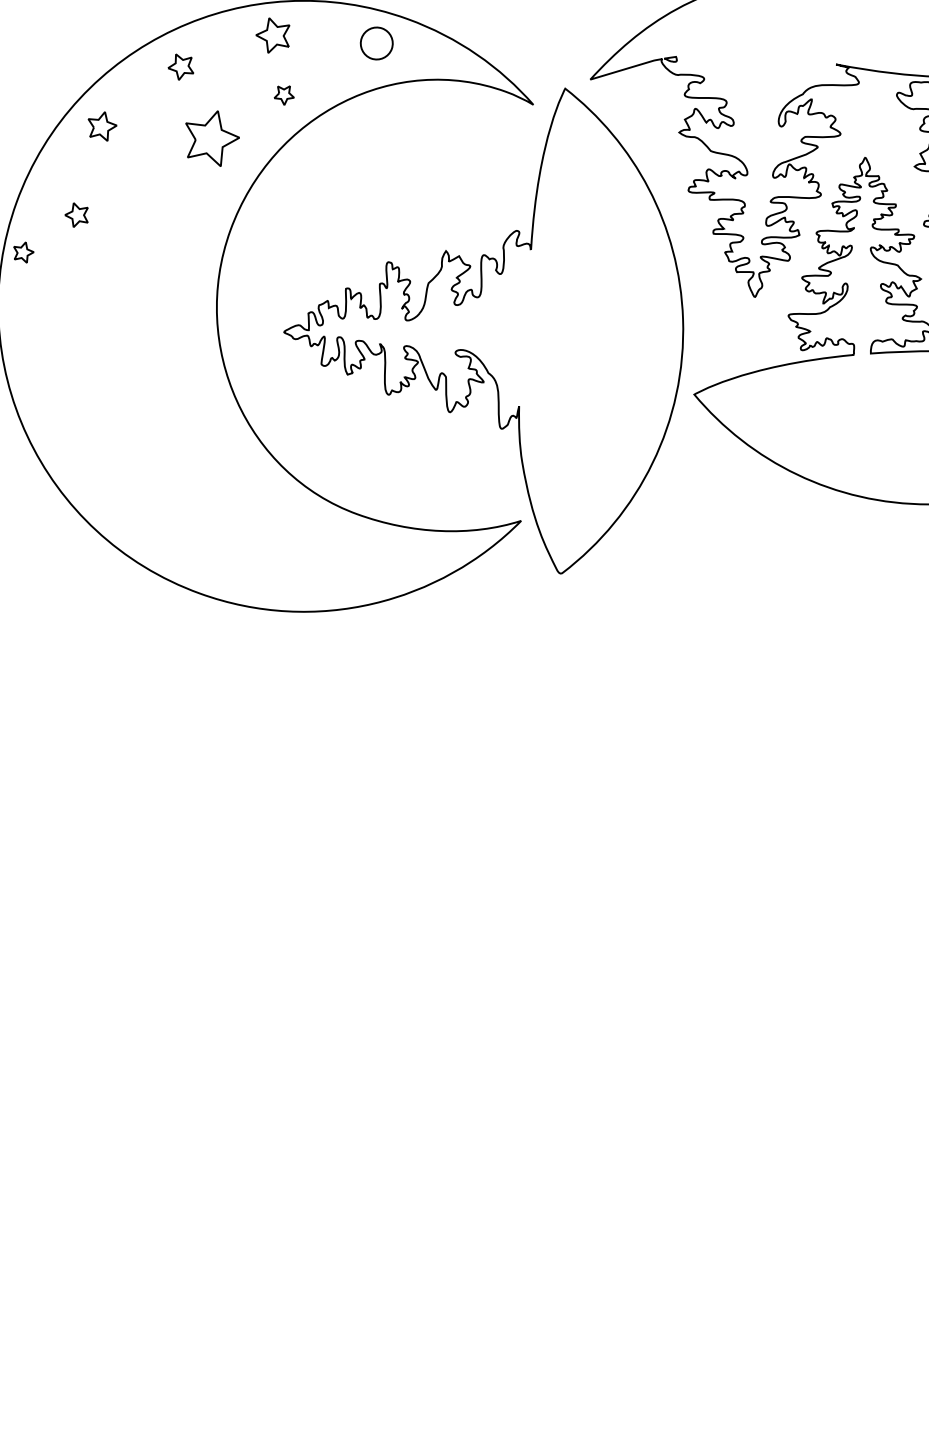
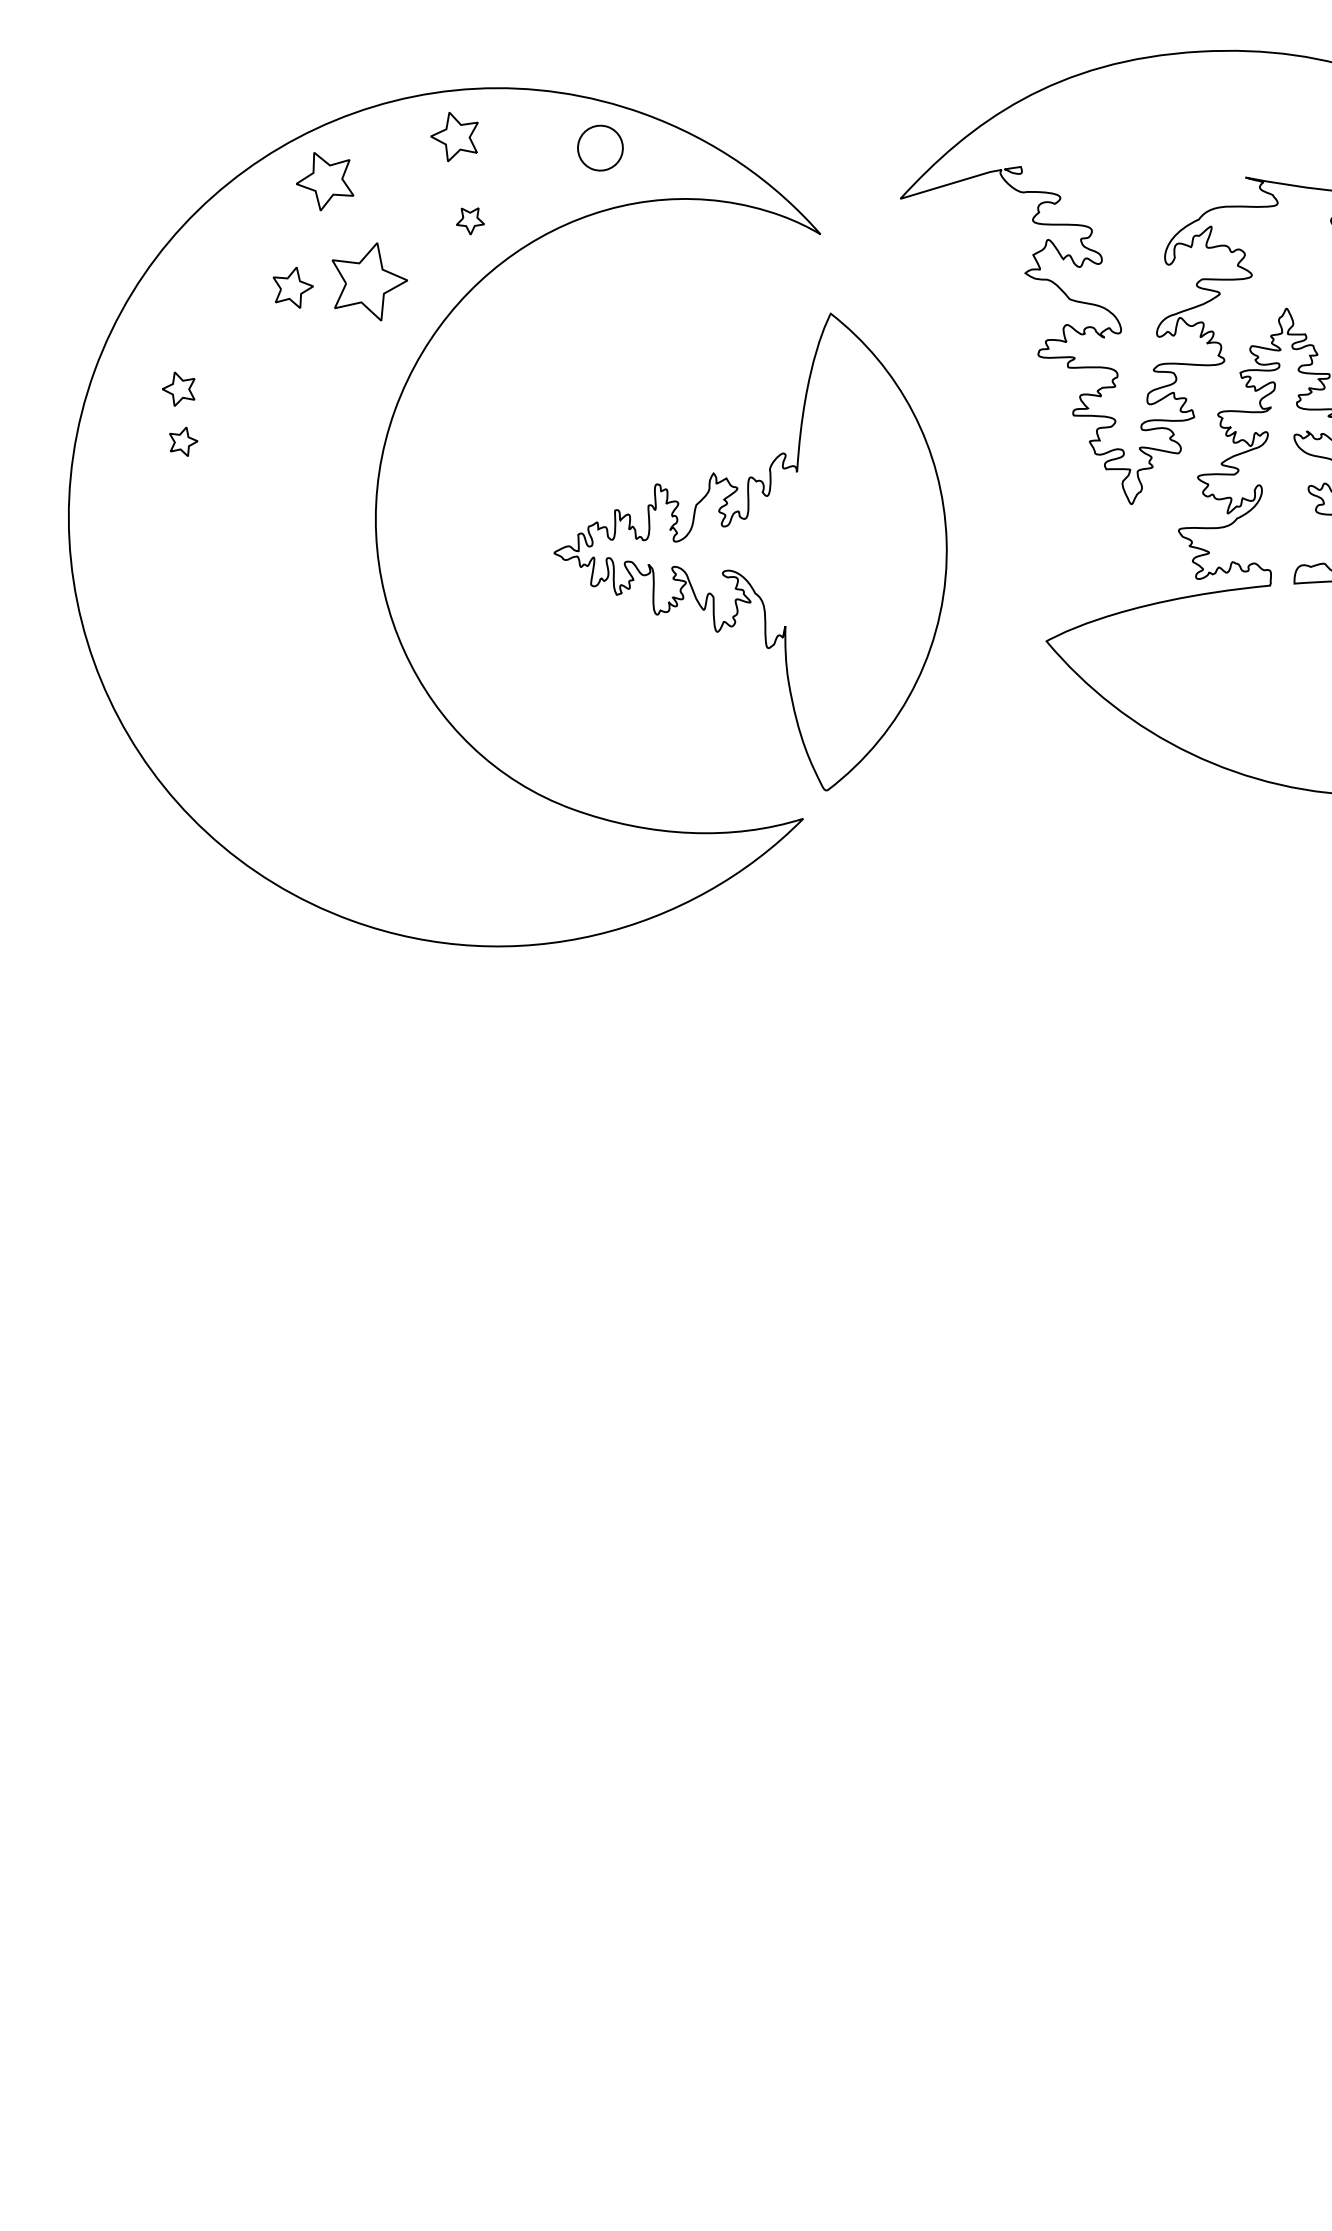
part: (181, 66) -> (325, 180), size x1.6
part: (102, 126) -> (292, 287), moved
part: (23, 252) -> (183, 441), moved
part: (483, 330) -> (750, 551), size x0.7

